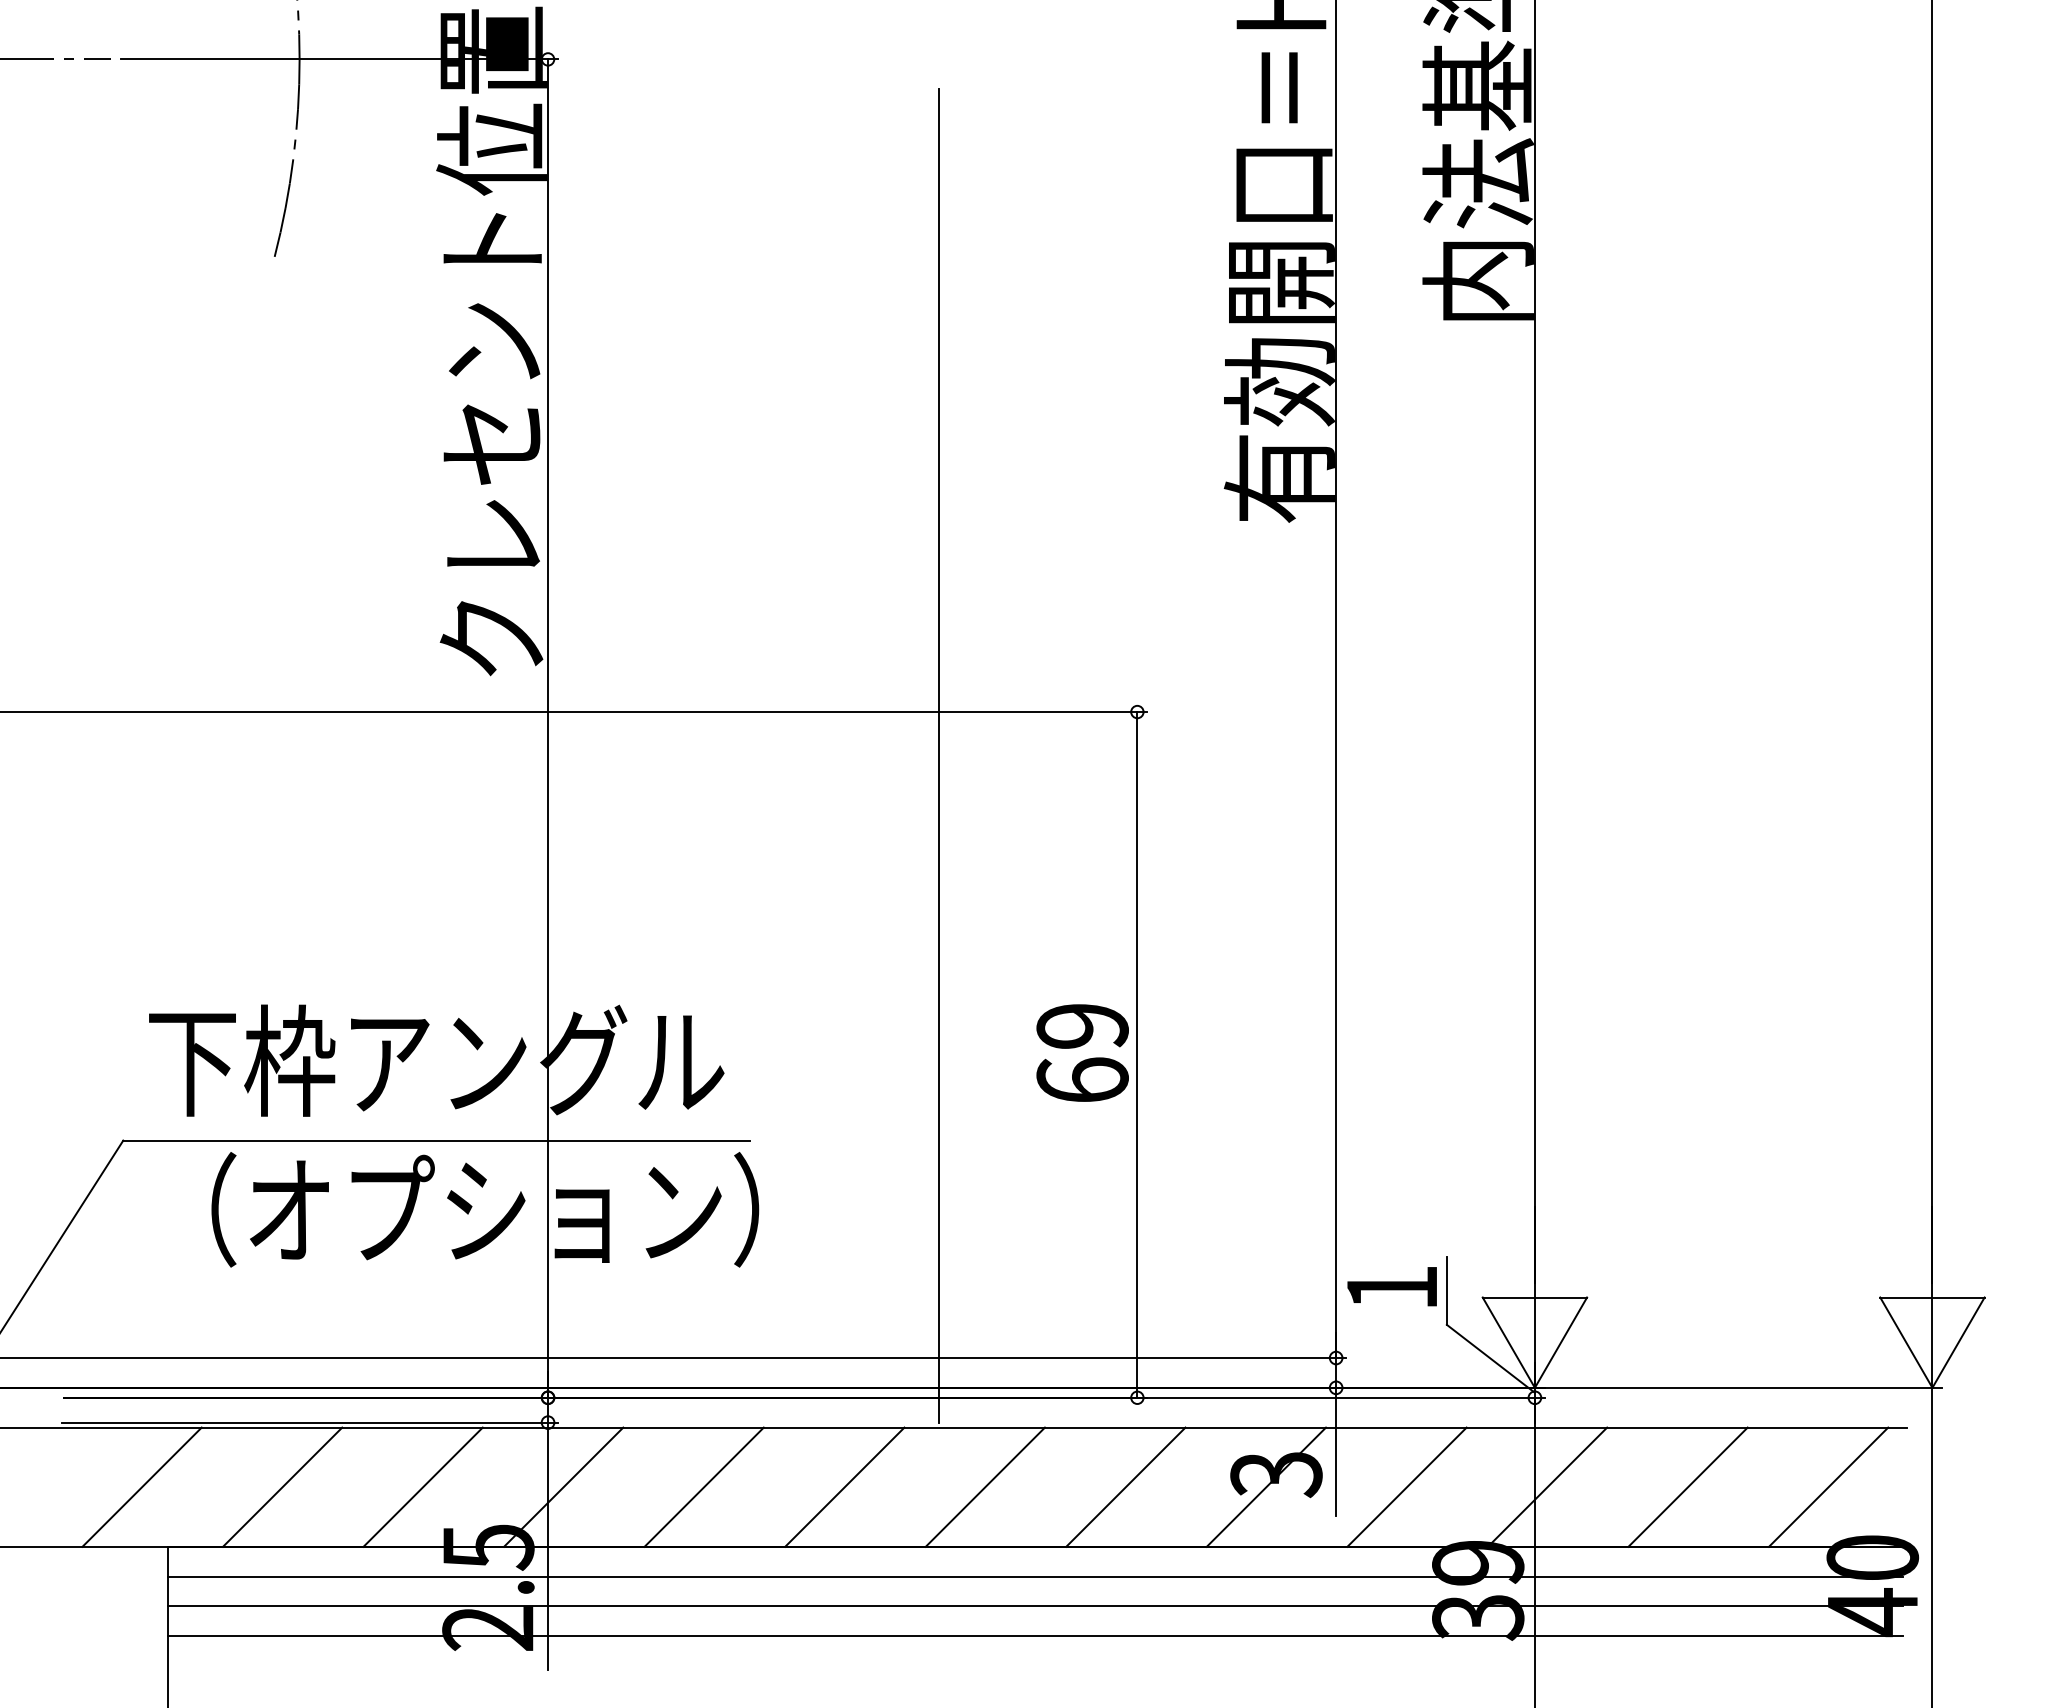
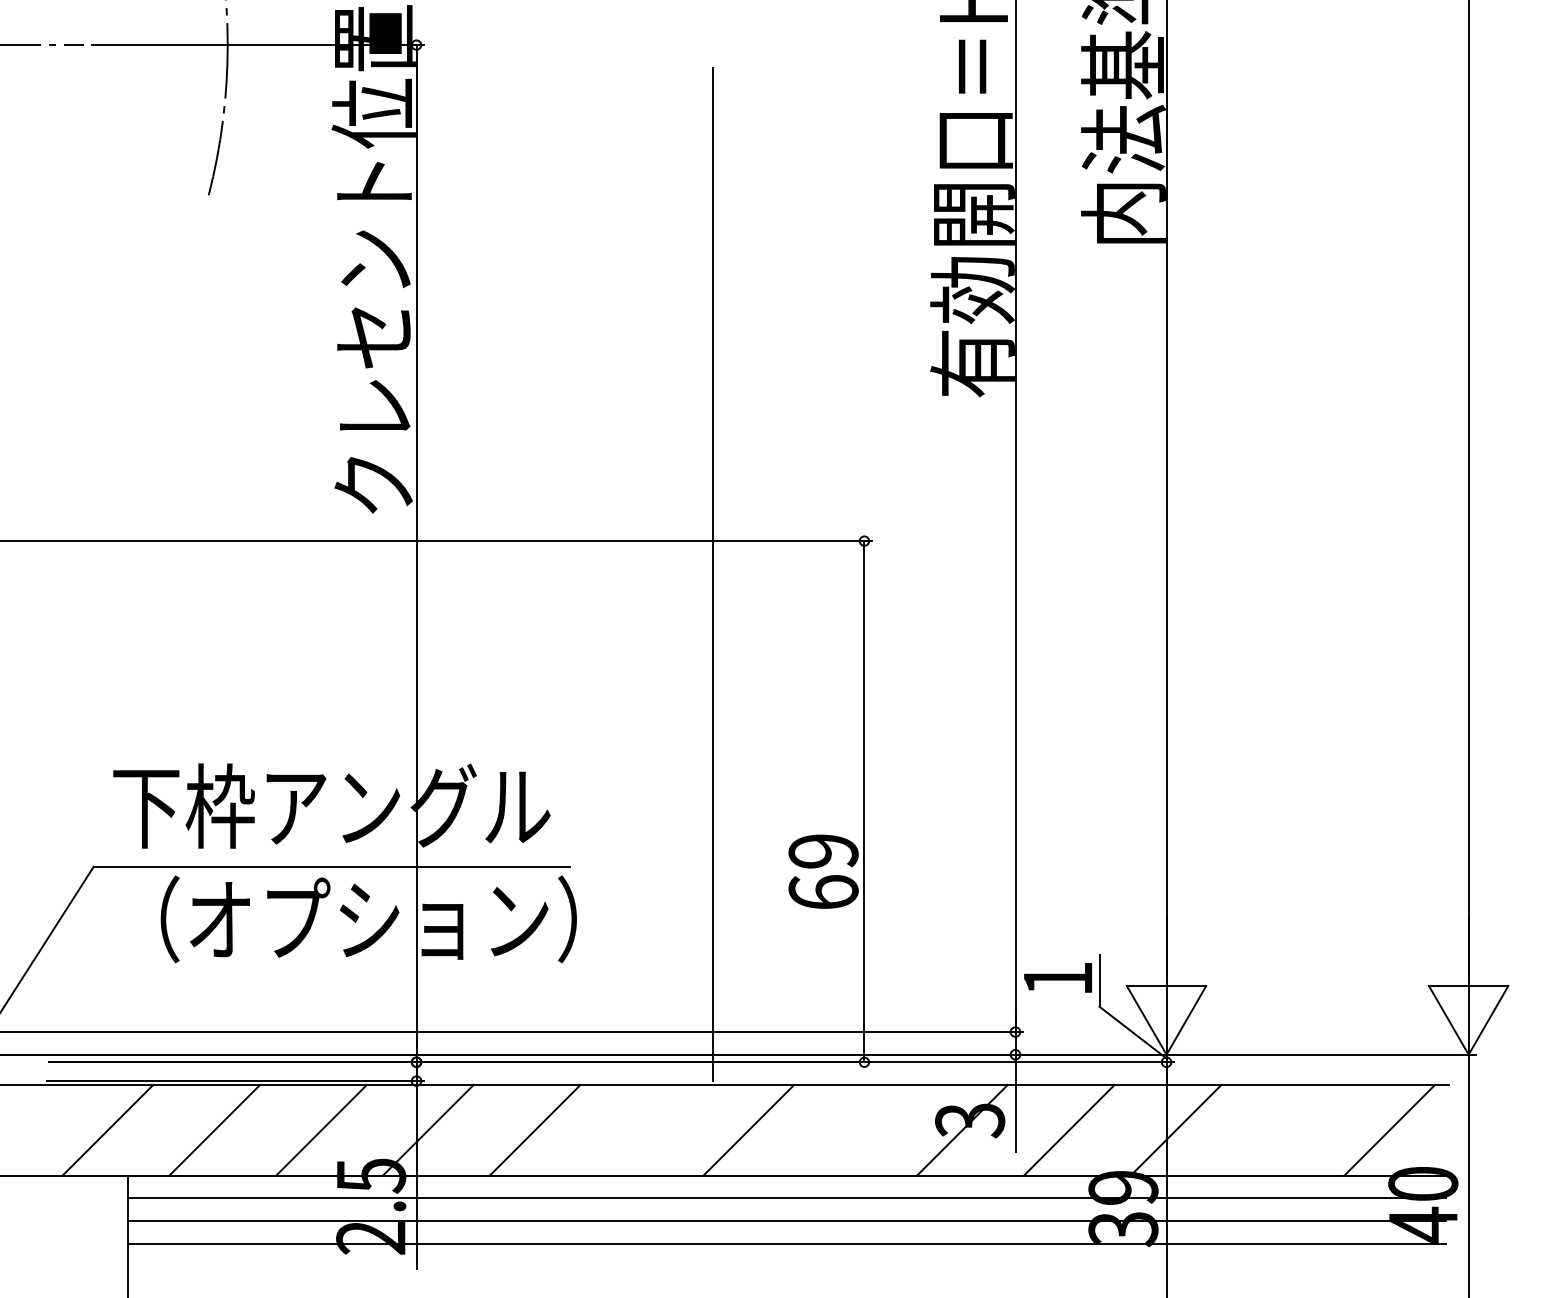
text: (1082, 1052) -> (823, 871), moved
line: (844, 1486) -> (641, 1129), removed
line: (1125, 1486) -> (855, 1129), removed
line: (1687, 1486) -> (1282, 1129), removed

